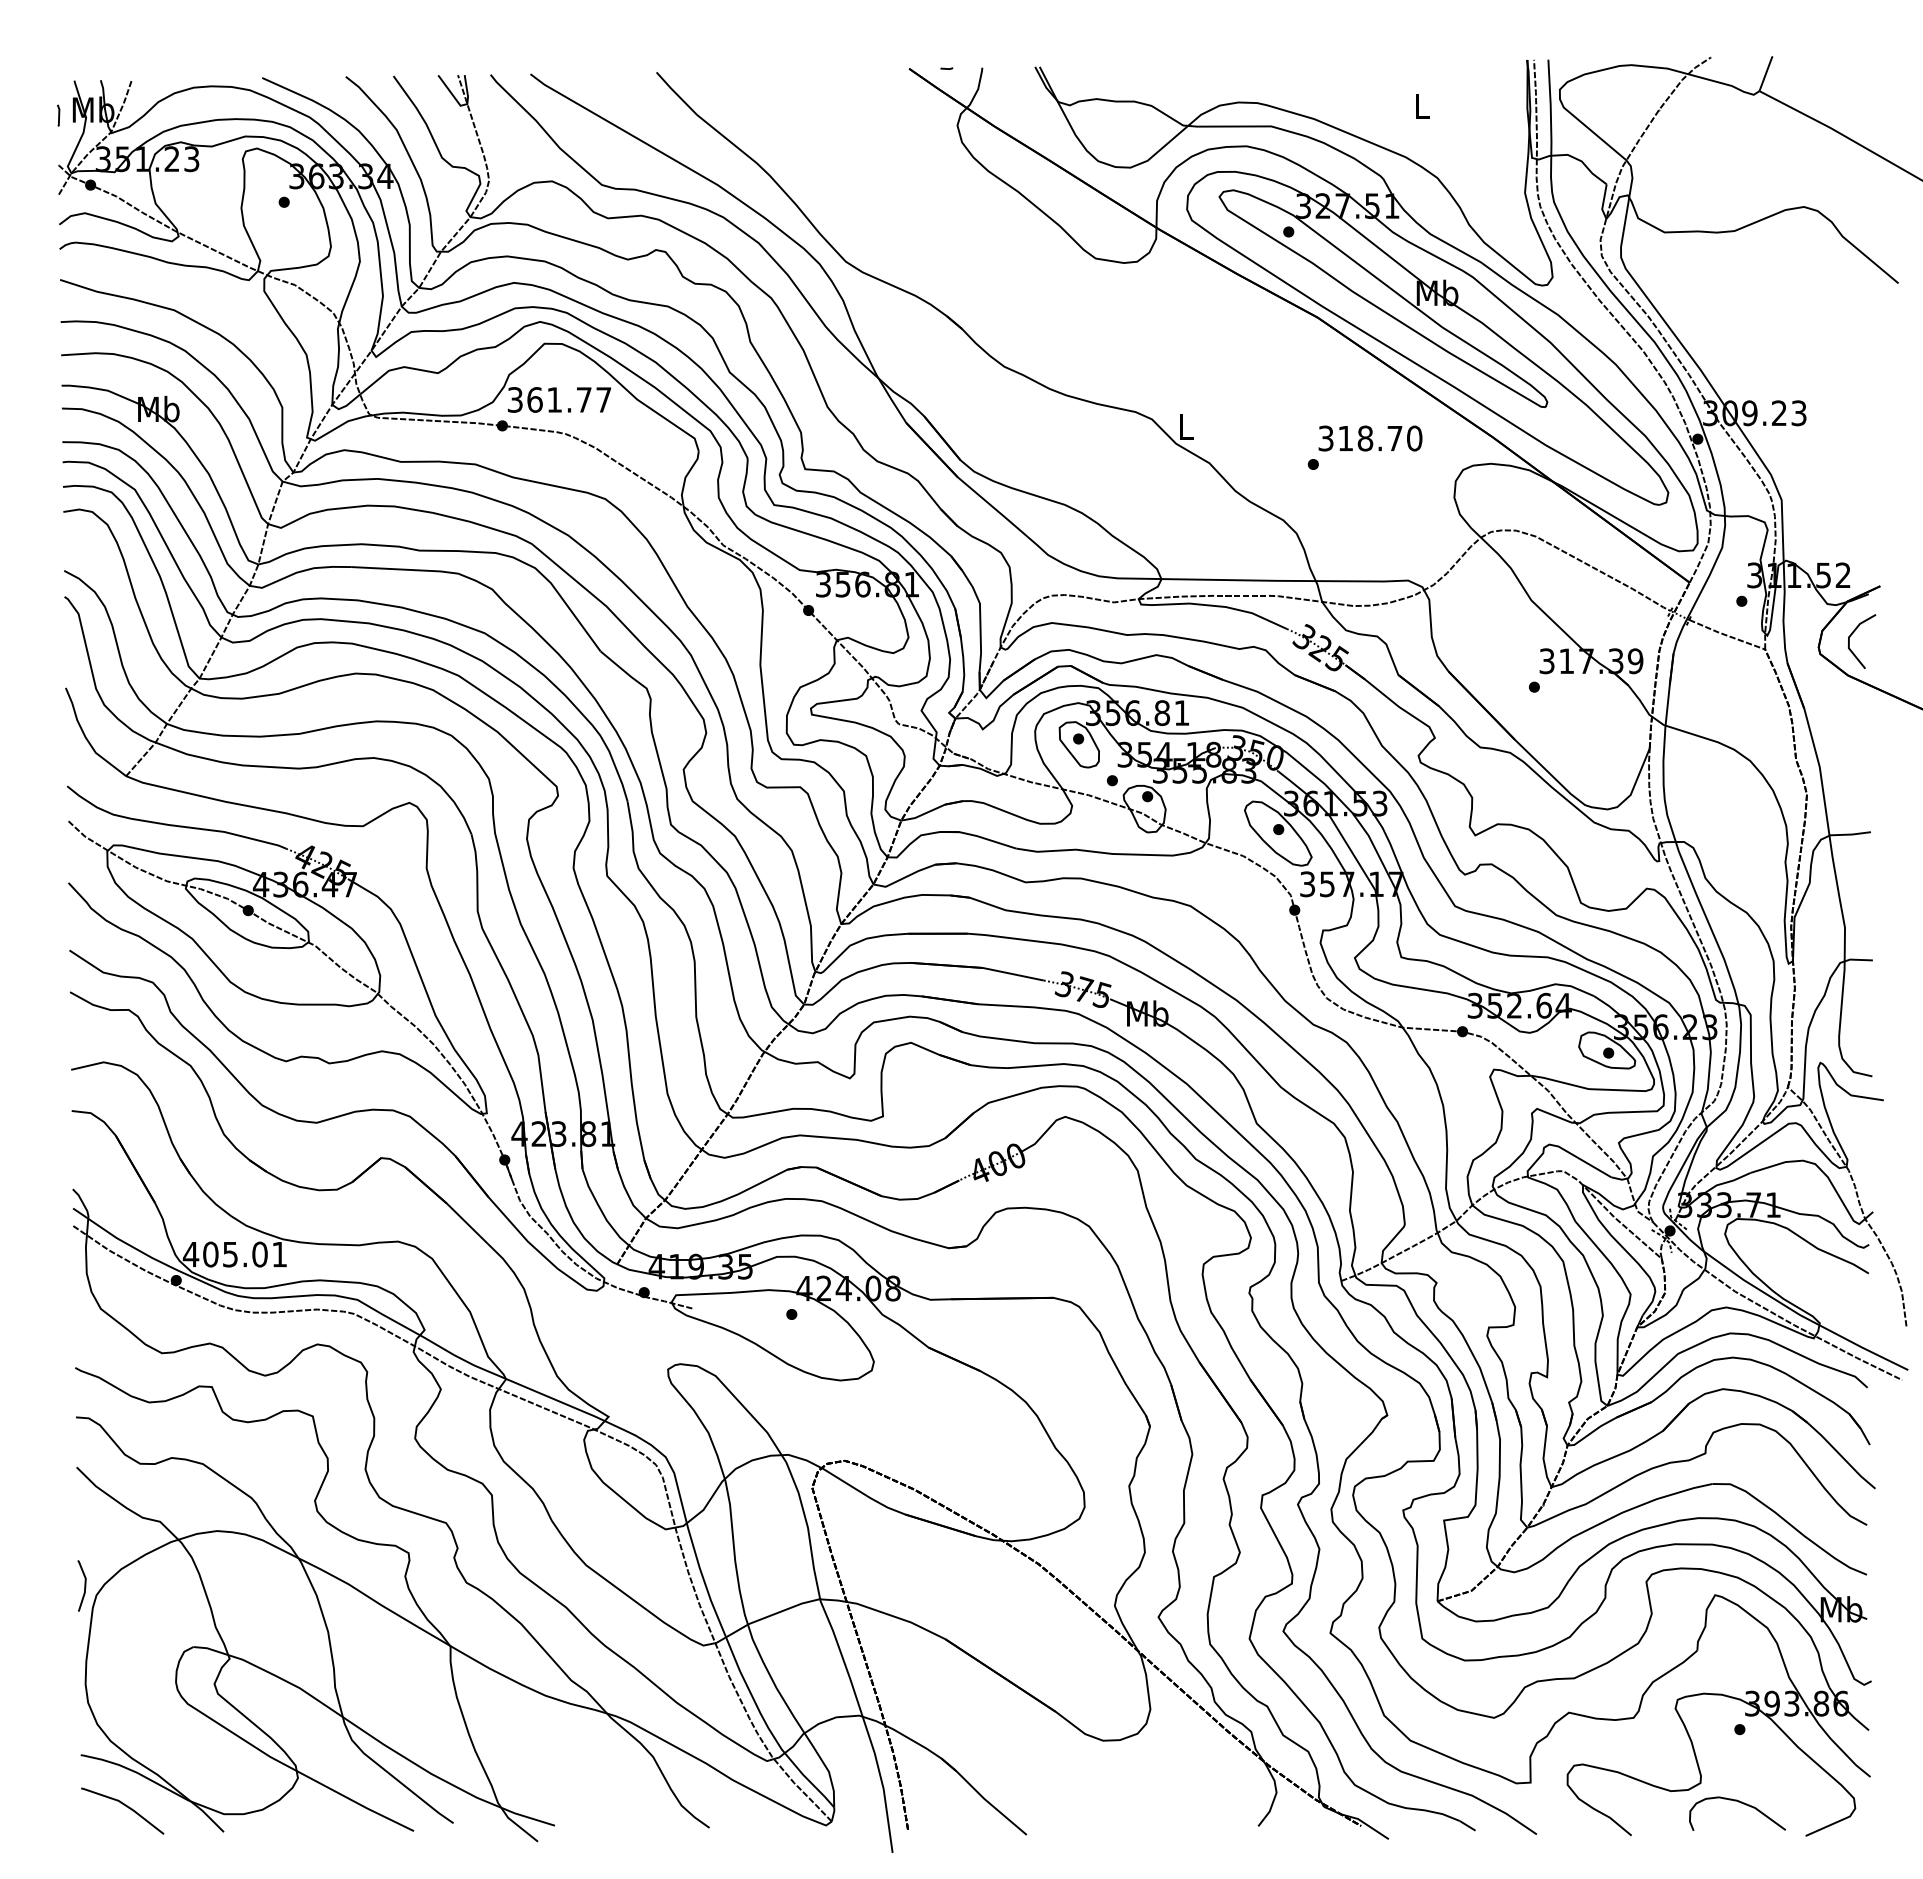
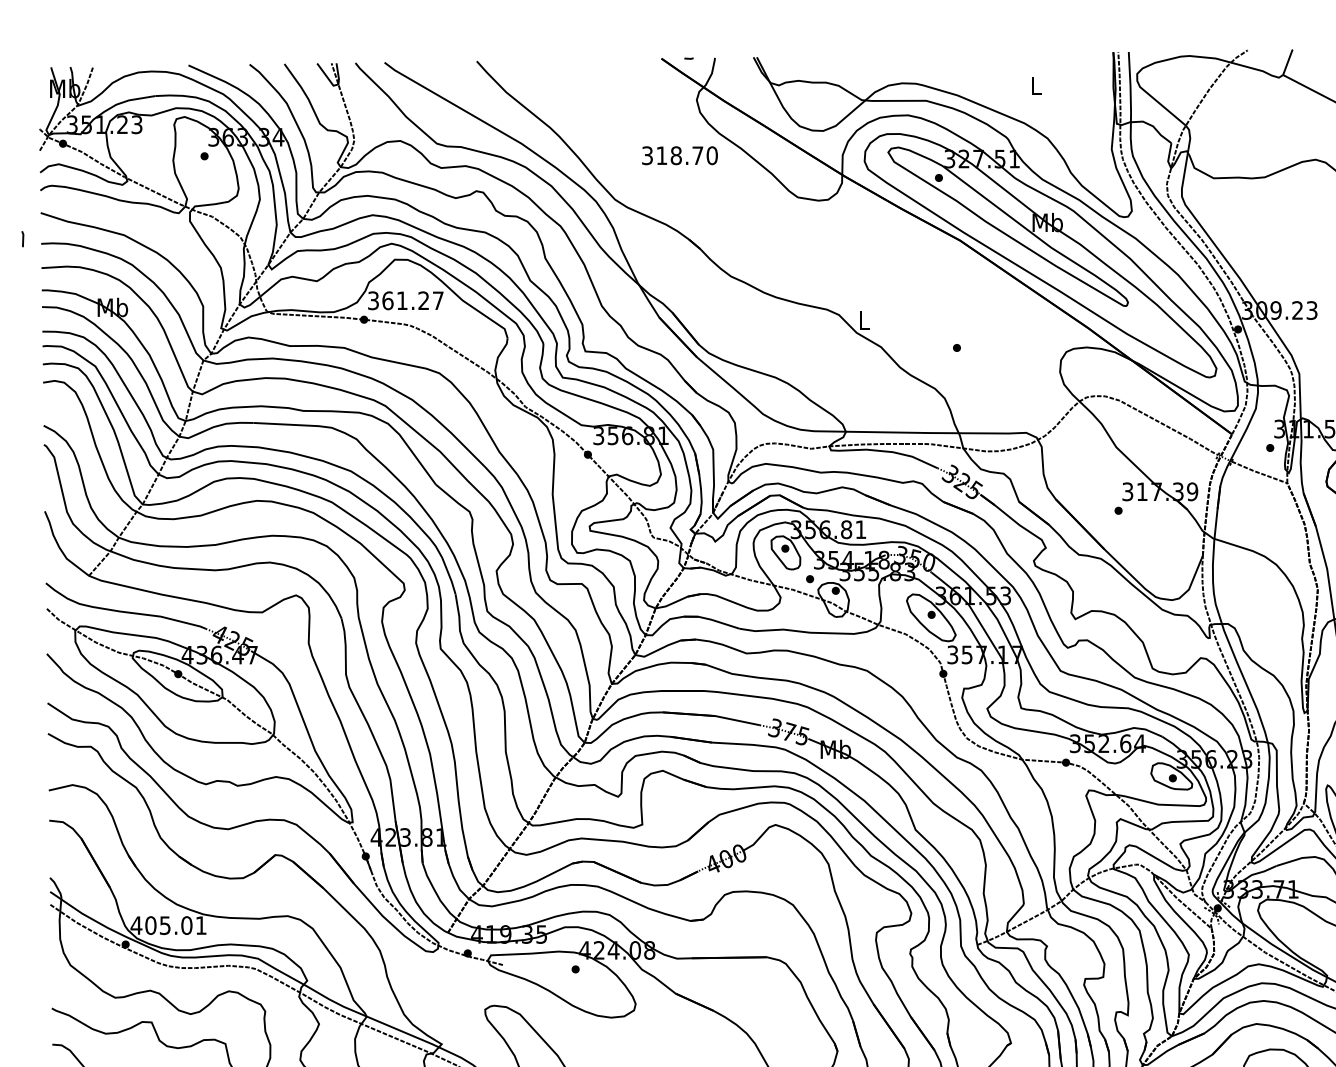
line: (58, 115) -> (22, 239), moved
text: (583, 399) -> (423, 300), 361.77 -> 361.27
text: (1370, 438) -> (679, 155), moved

